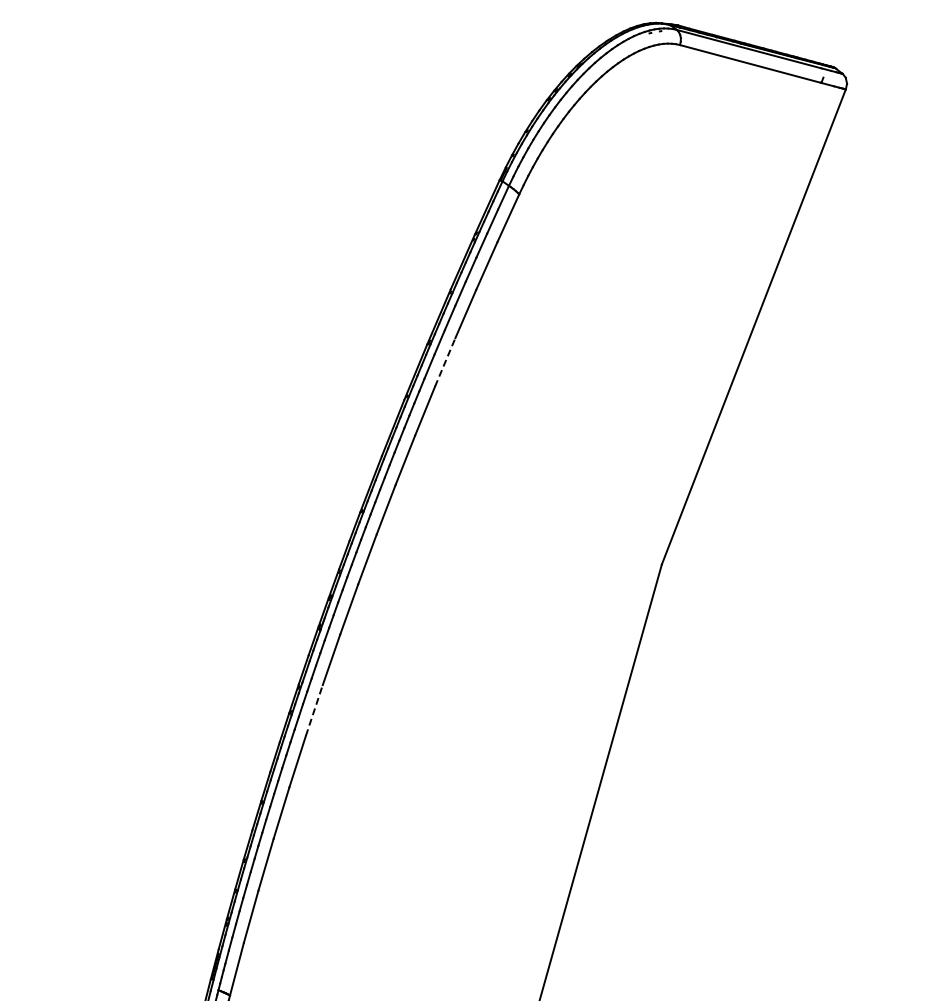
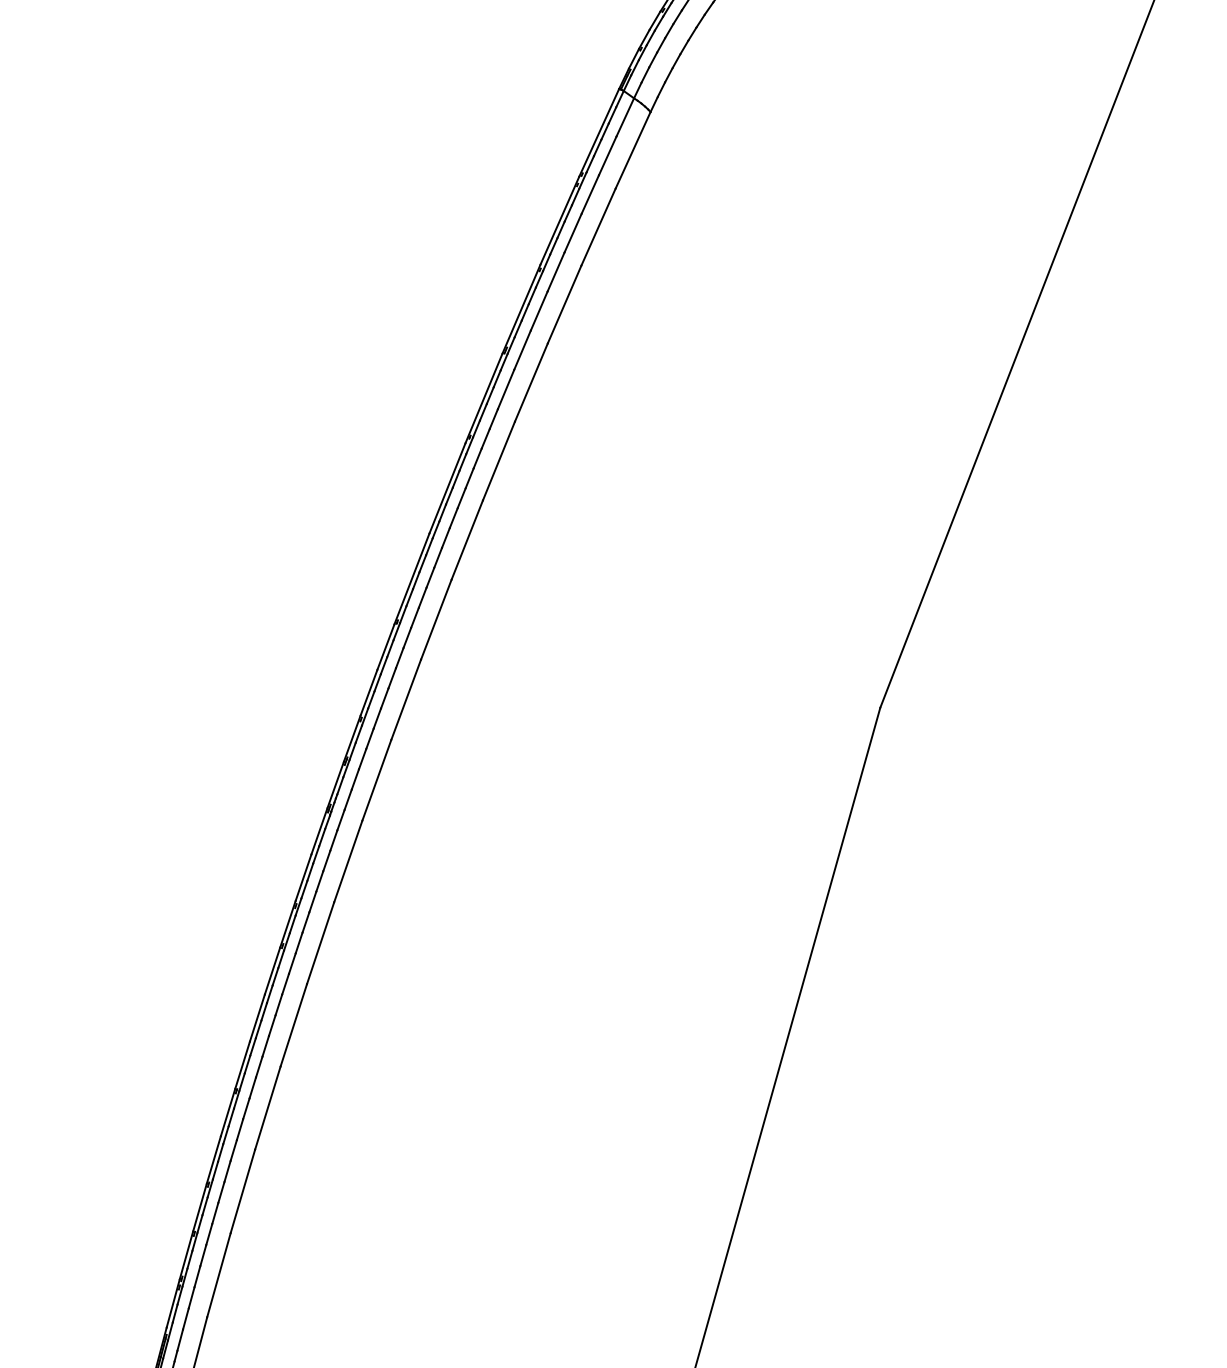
line: (445, 361) -> (531, 381), dashed -> solid
line: (314, 710) -> (320, 943), dashed -> solid

